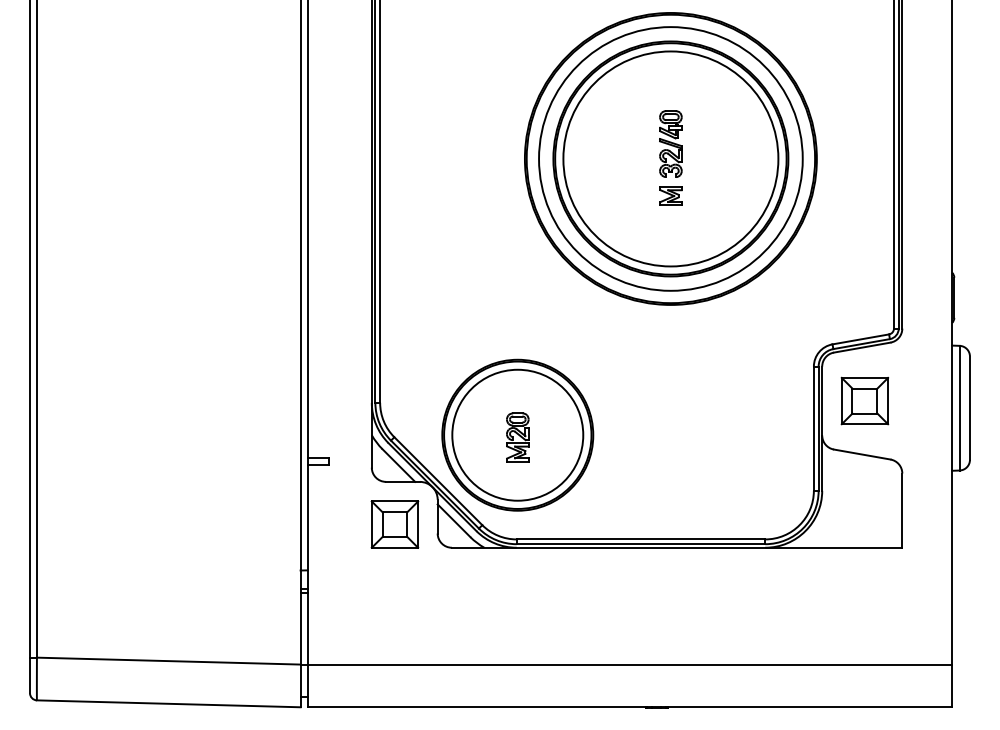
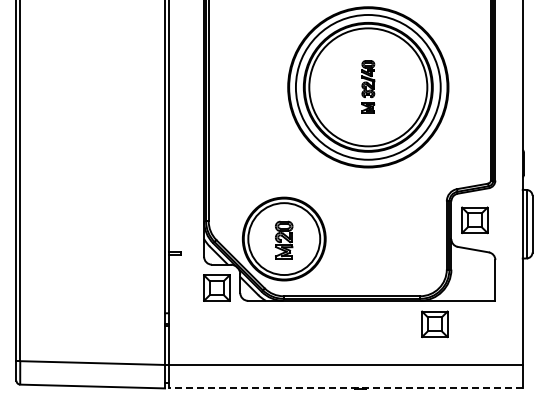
part: (518, 437) -> (284, 240), size x1.4
part: (791, 590) -> (434, 324), added
line: (629, 707) -> (345, 388), solid -> dashed

